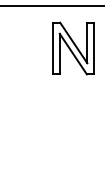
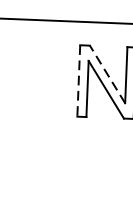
line: (73, 42) -> (107, 73), solid -> dashed
line: (53, 48) -> (79, 80), solid -> dashed

